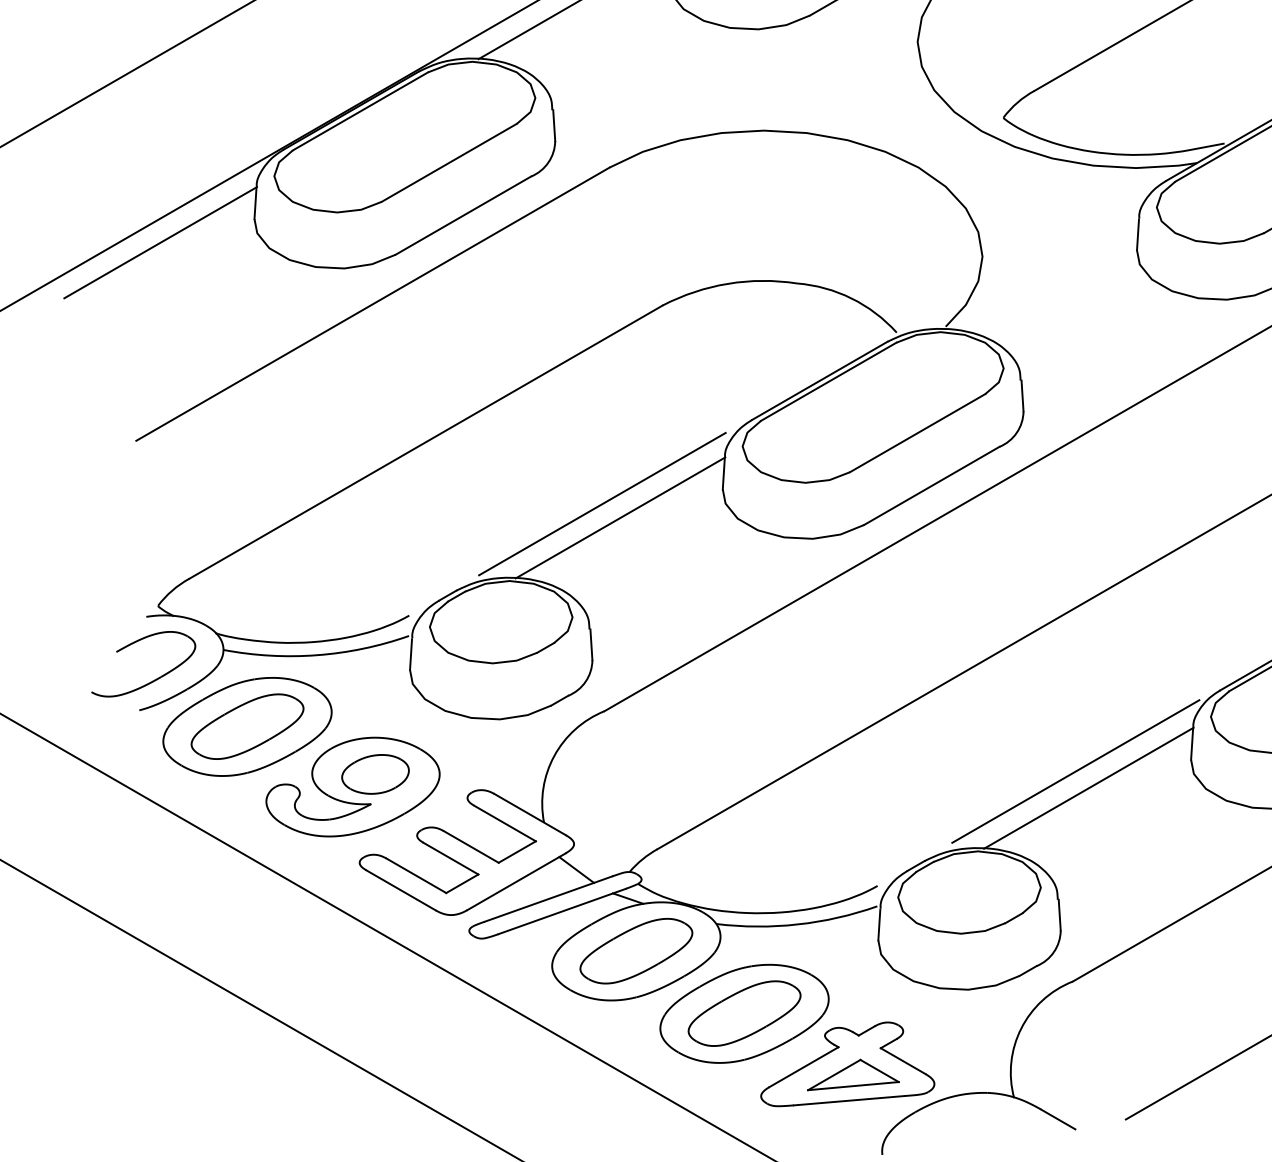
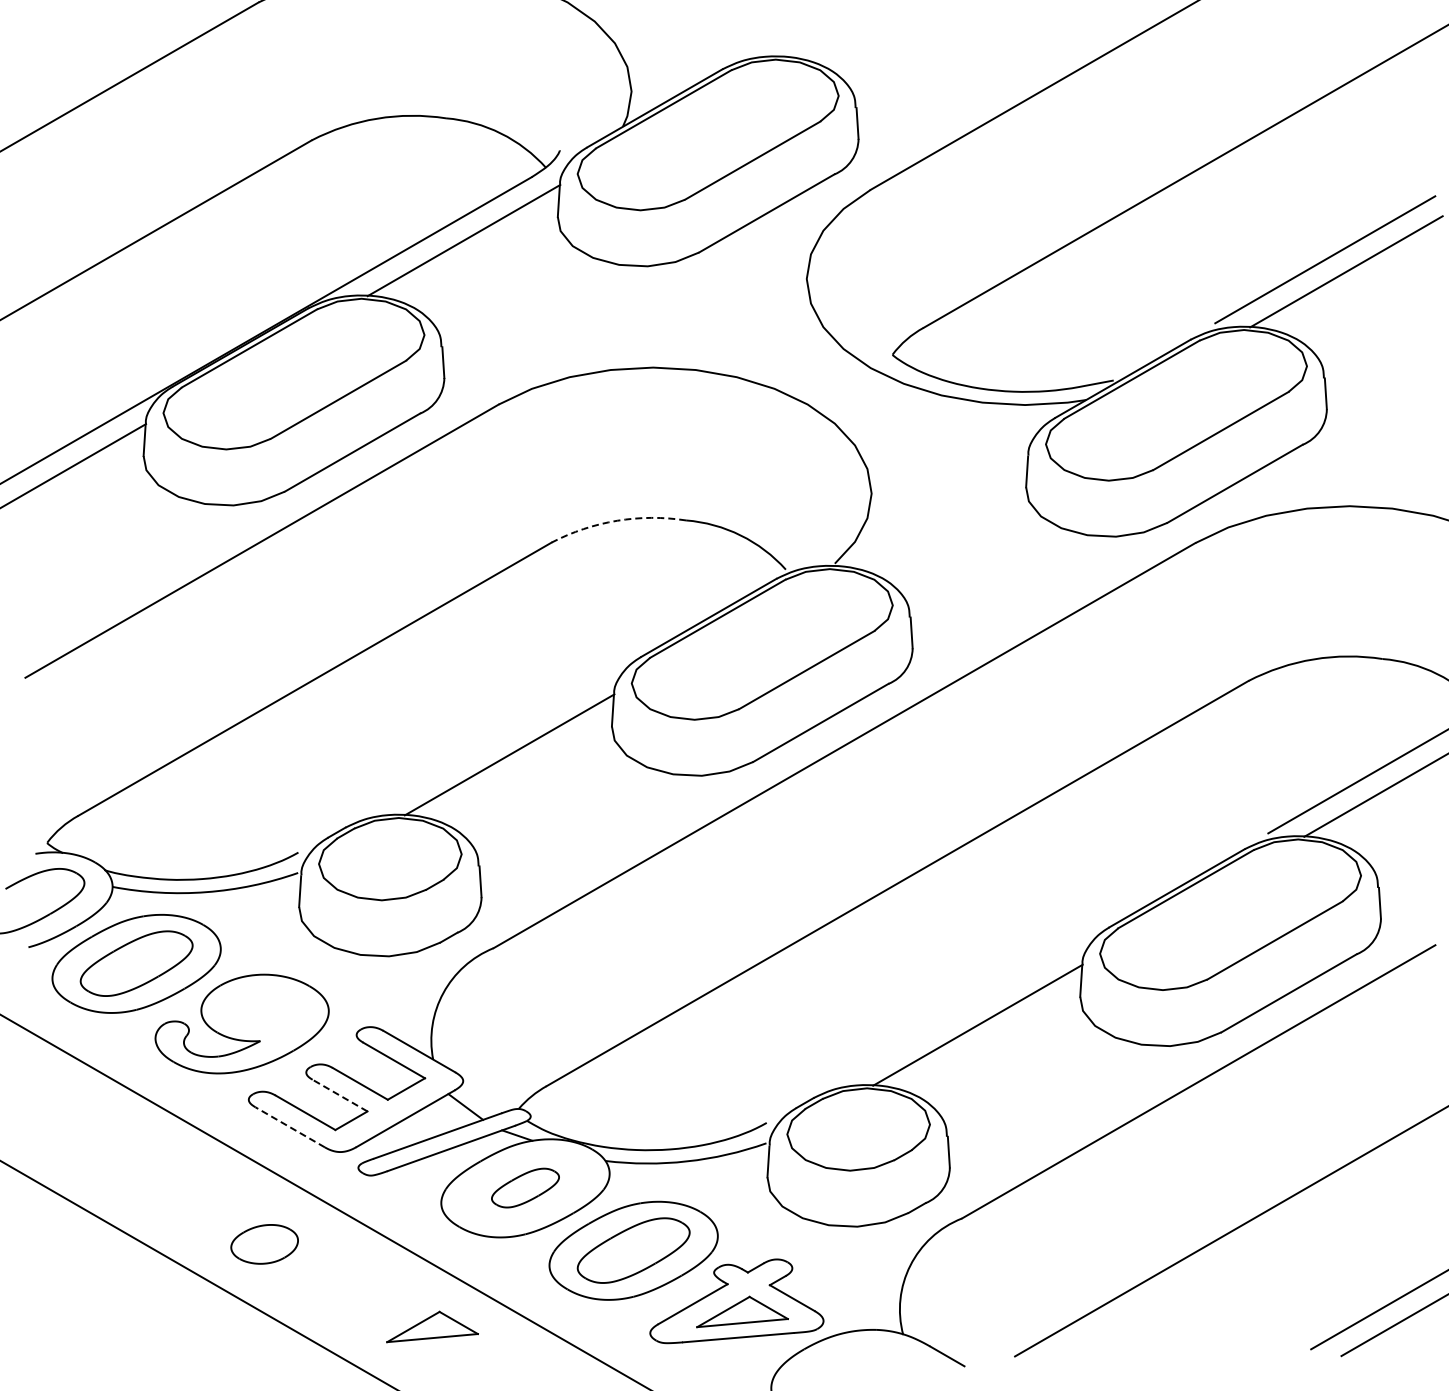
arc: (728, 283) -> (617, 520), solid -> dashed
line: (602, 503) -> (491, 740), removed
line: (1075, 771) -> (964, 1008), removed
part: (375, 774) -> (264, 1244), moved
line: (451, 858) -> (340, 1095), solid -> dashed
line: (400, 890) -> (289, 1127), solid -> dashed
part: (636, 950) -> (525, 1187), size x0.6
part: (543, 1089) -> (432, 1326), added

